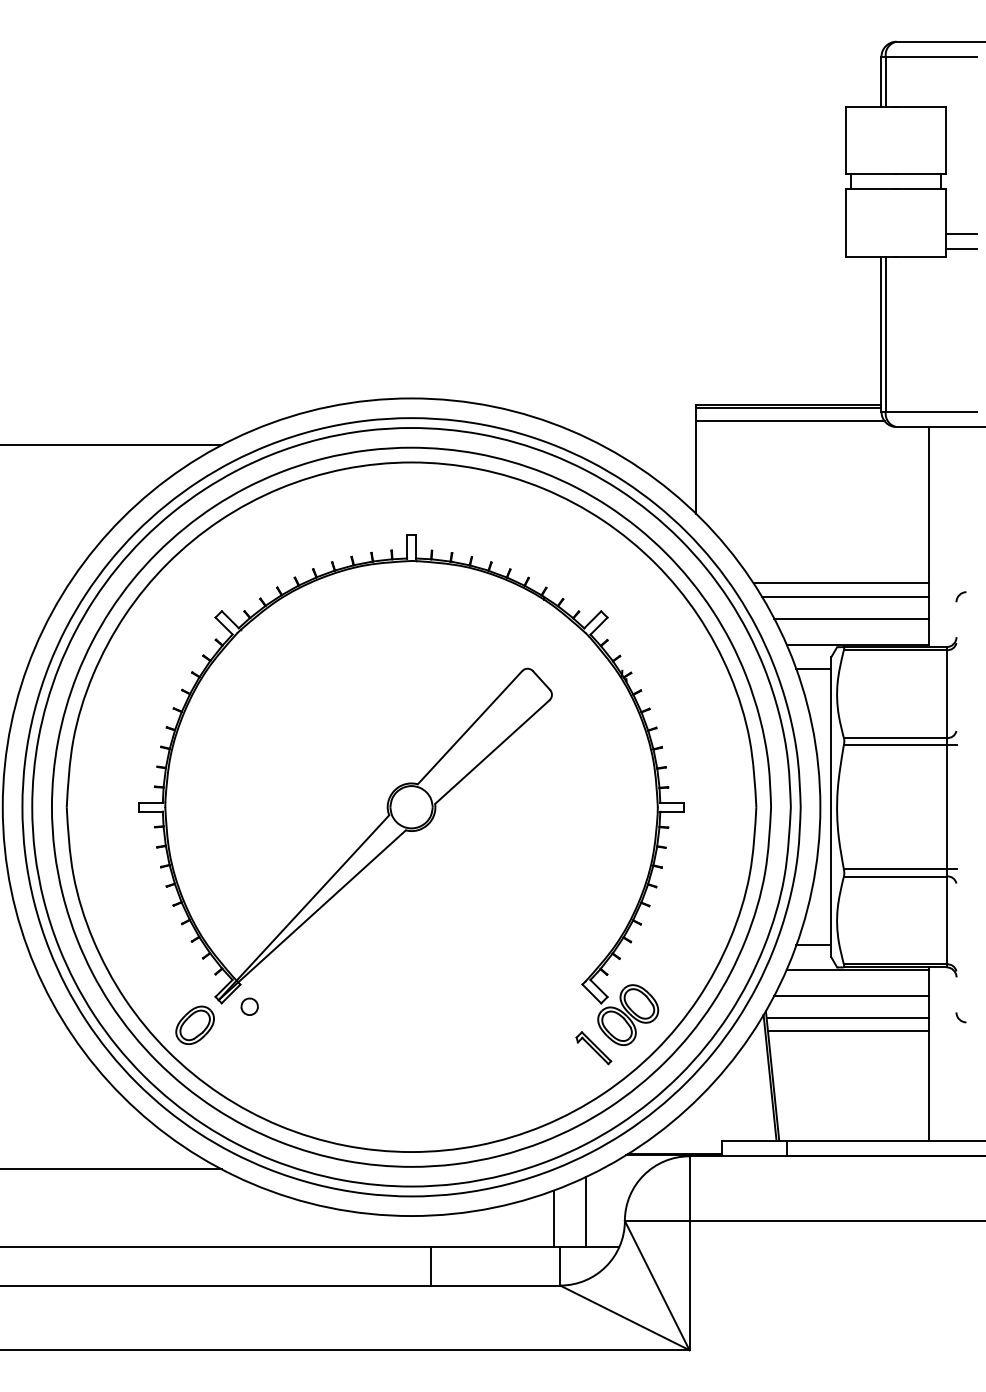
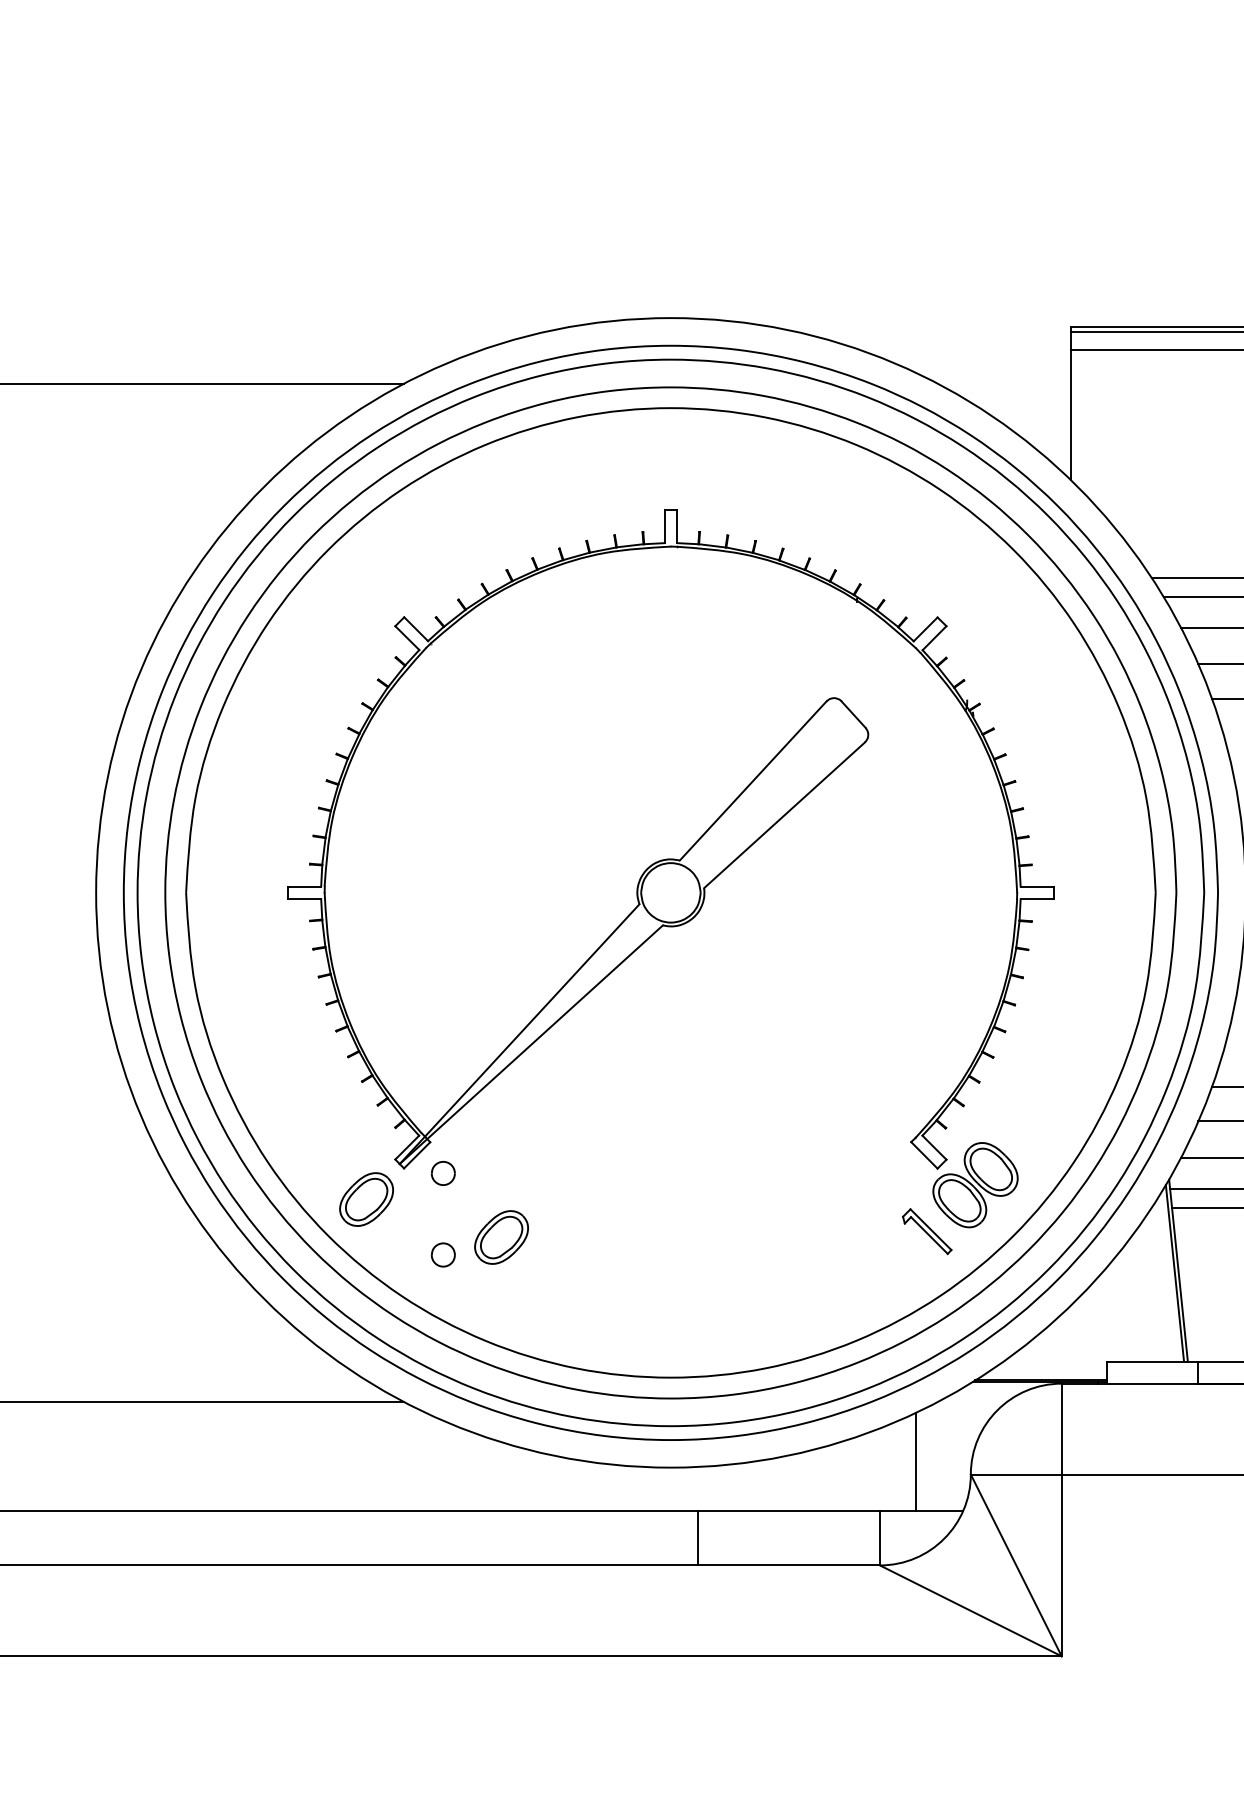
part: (290, 1052) -> (500, 1237), added
part: (249, 1064) -> (443, 1254), added
line: (553, 1218) -> (870, 1471), removed

